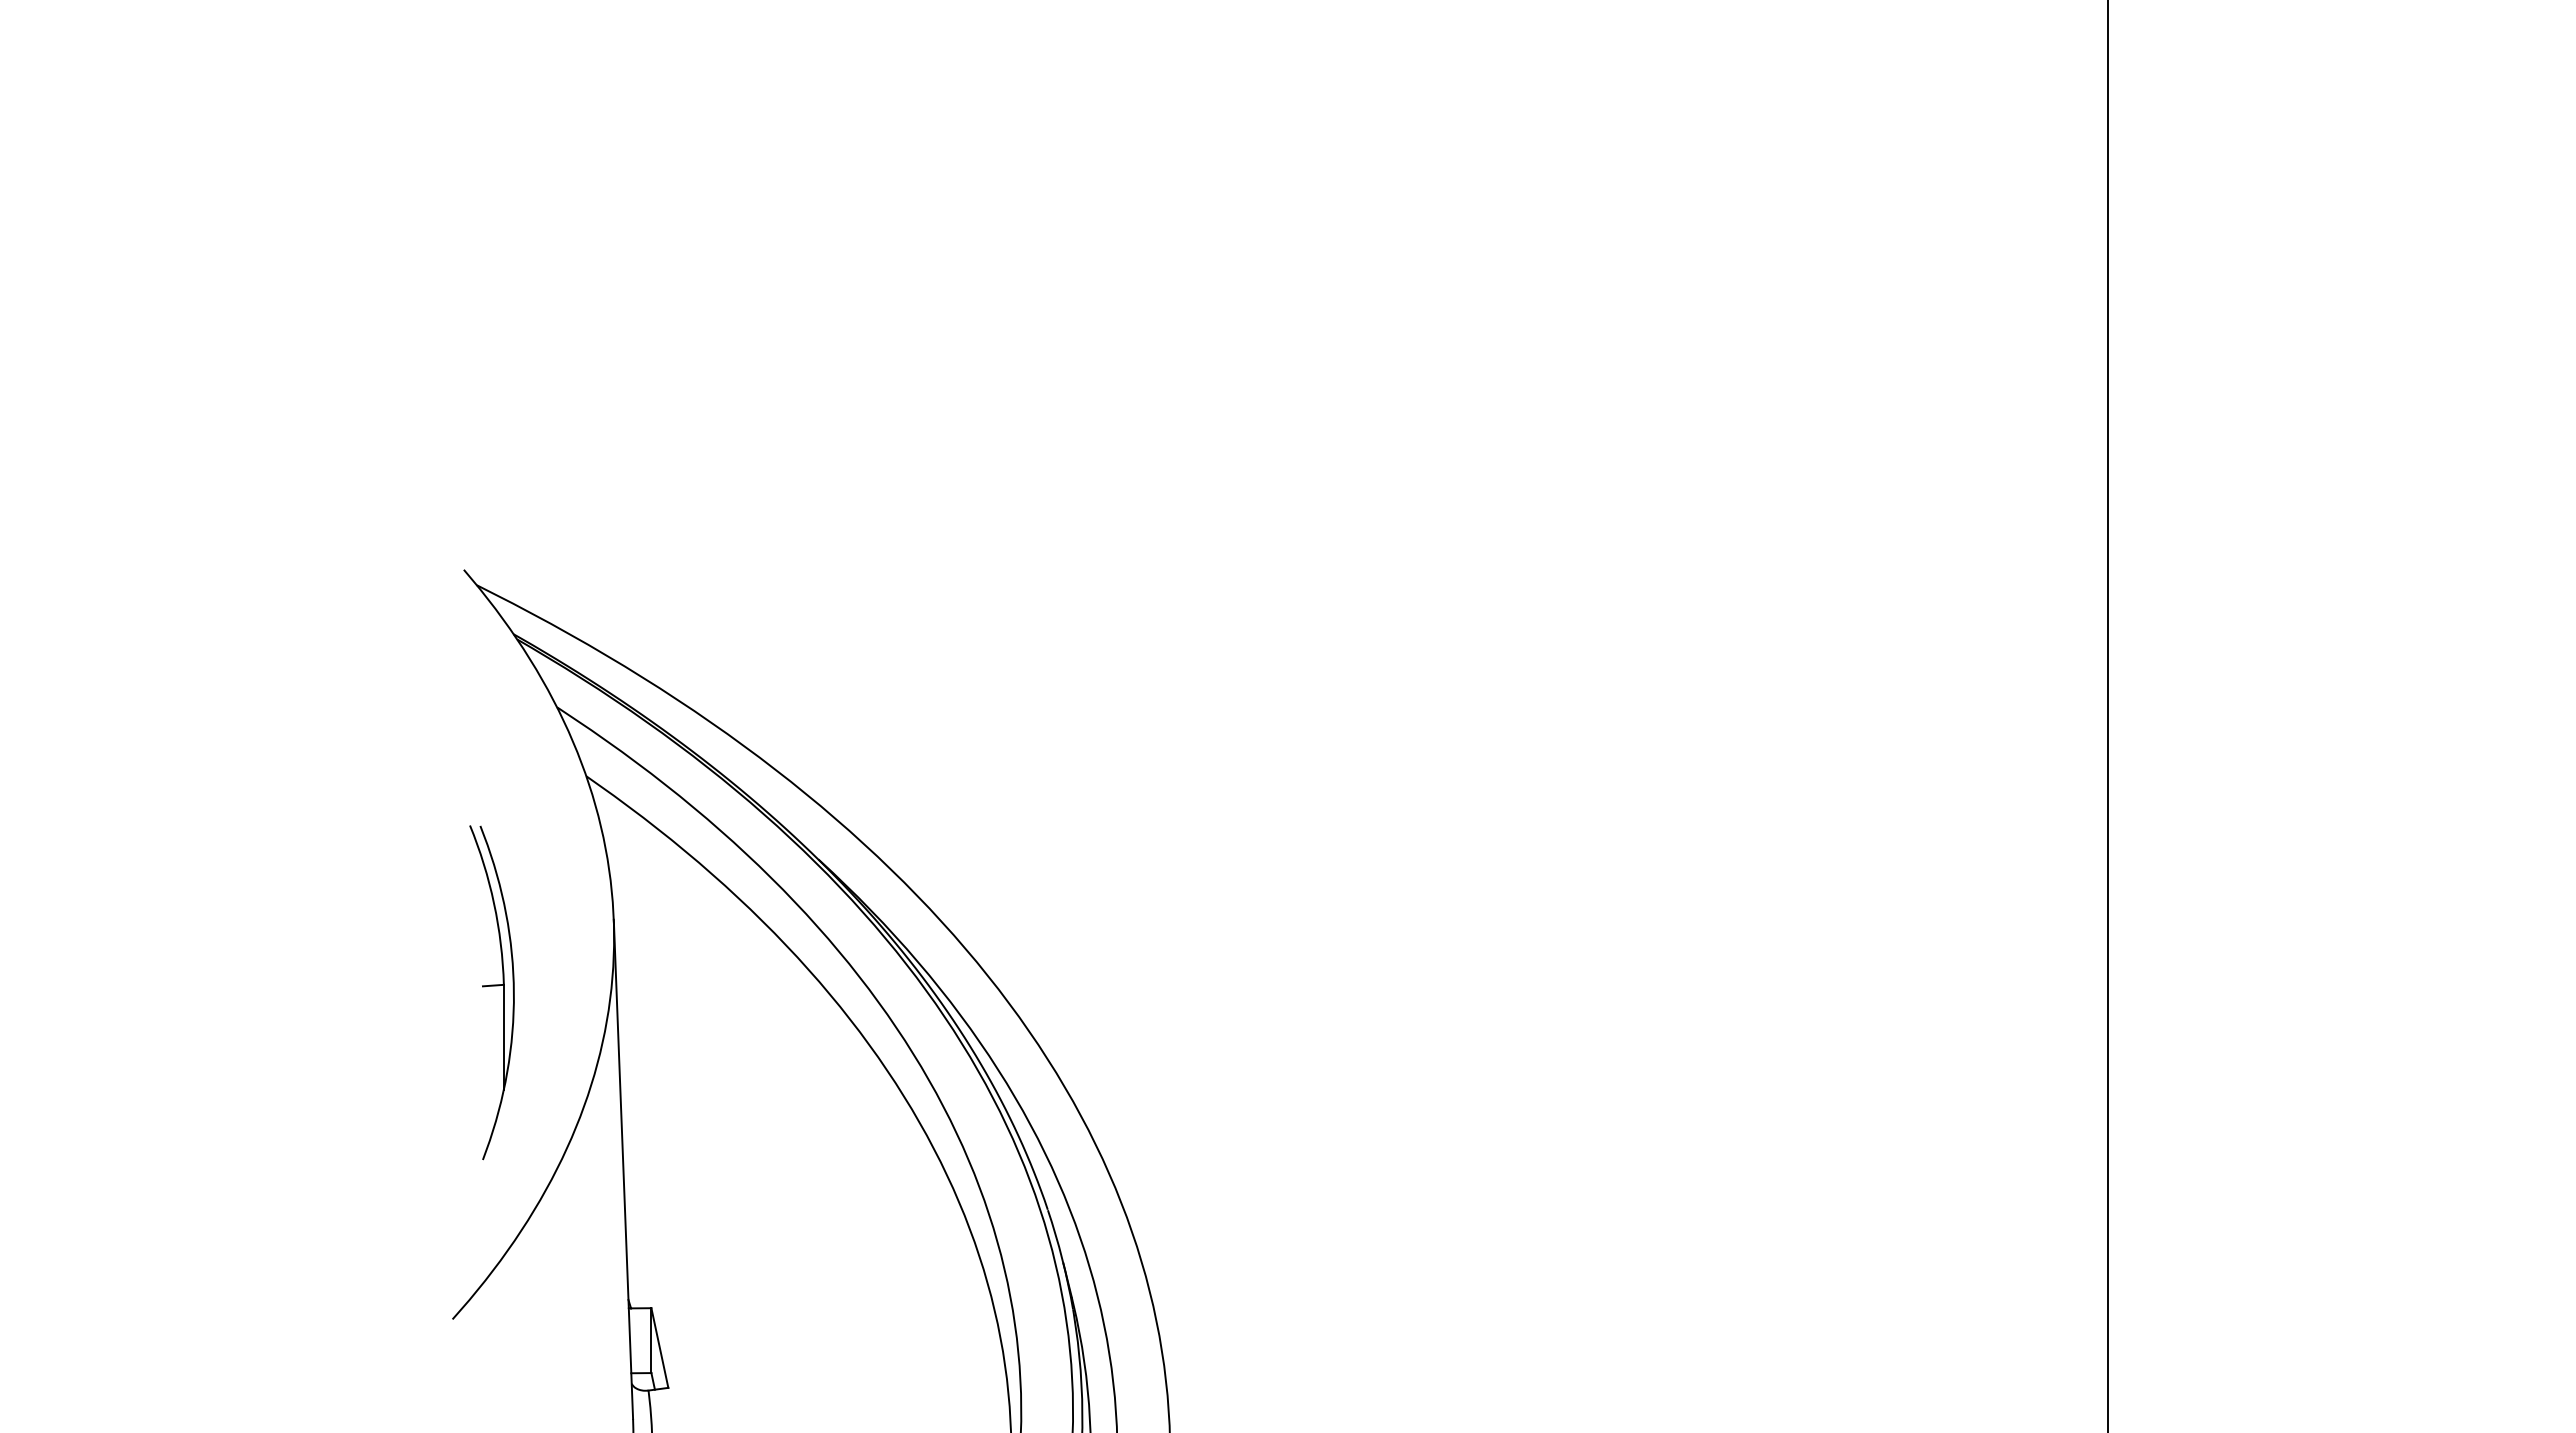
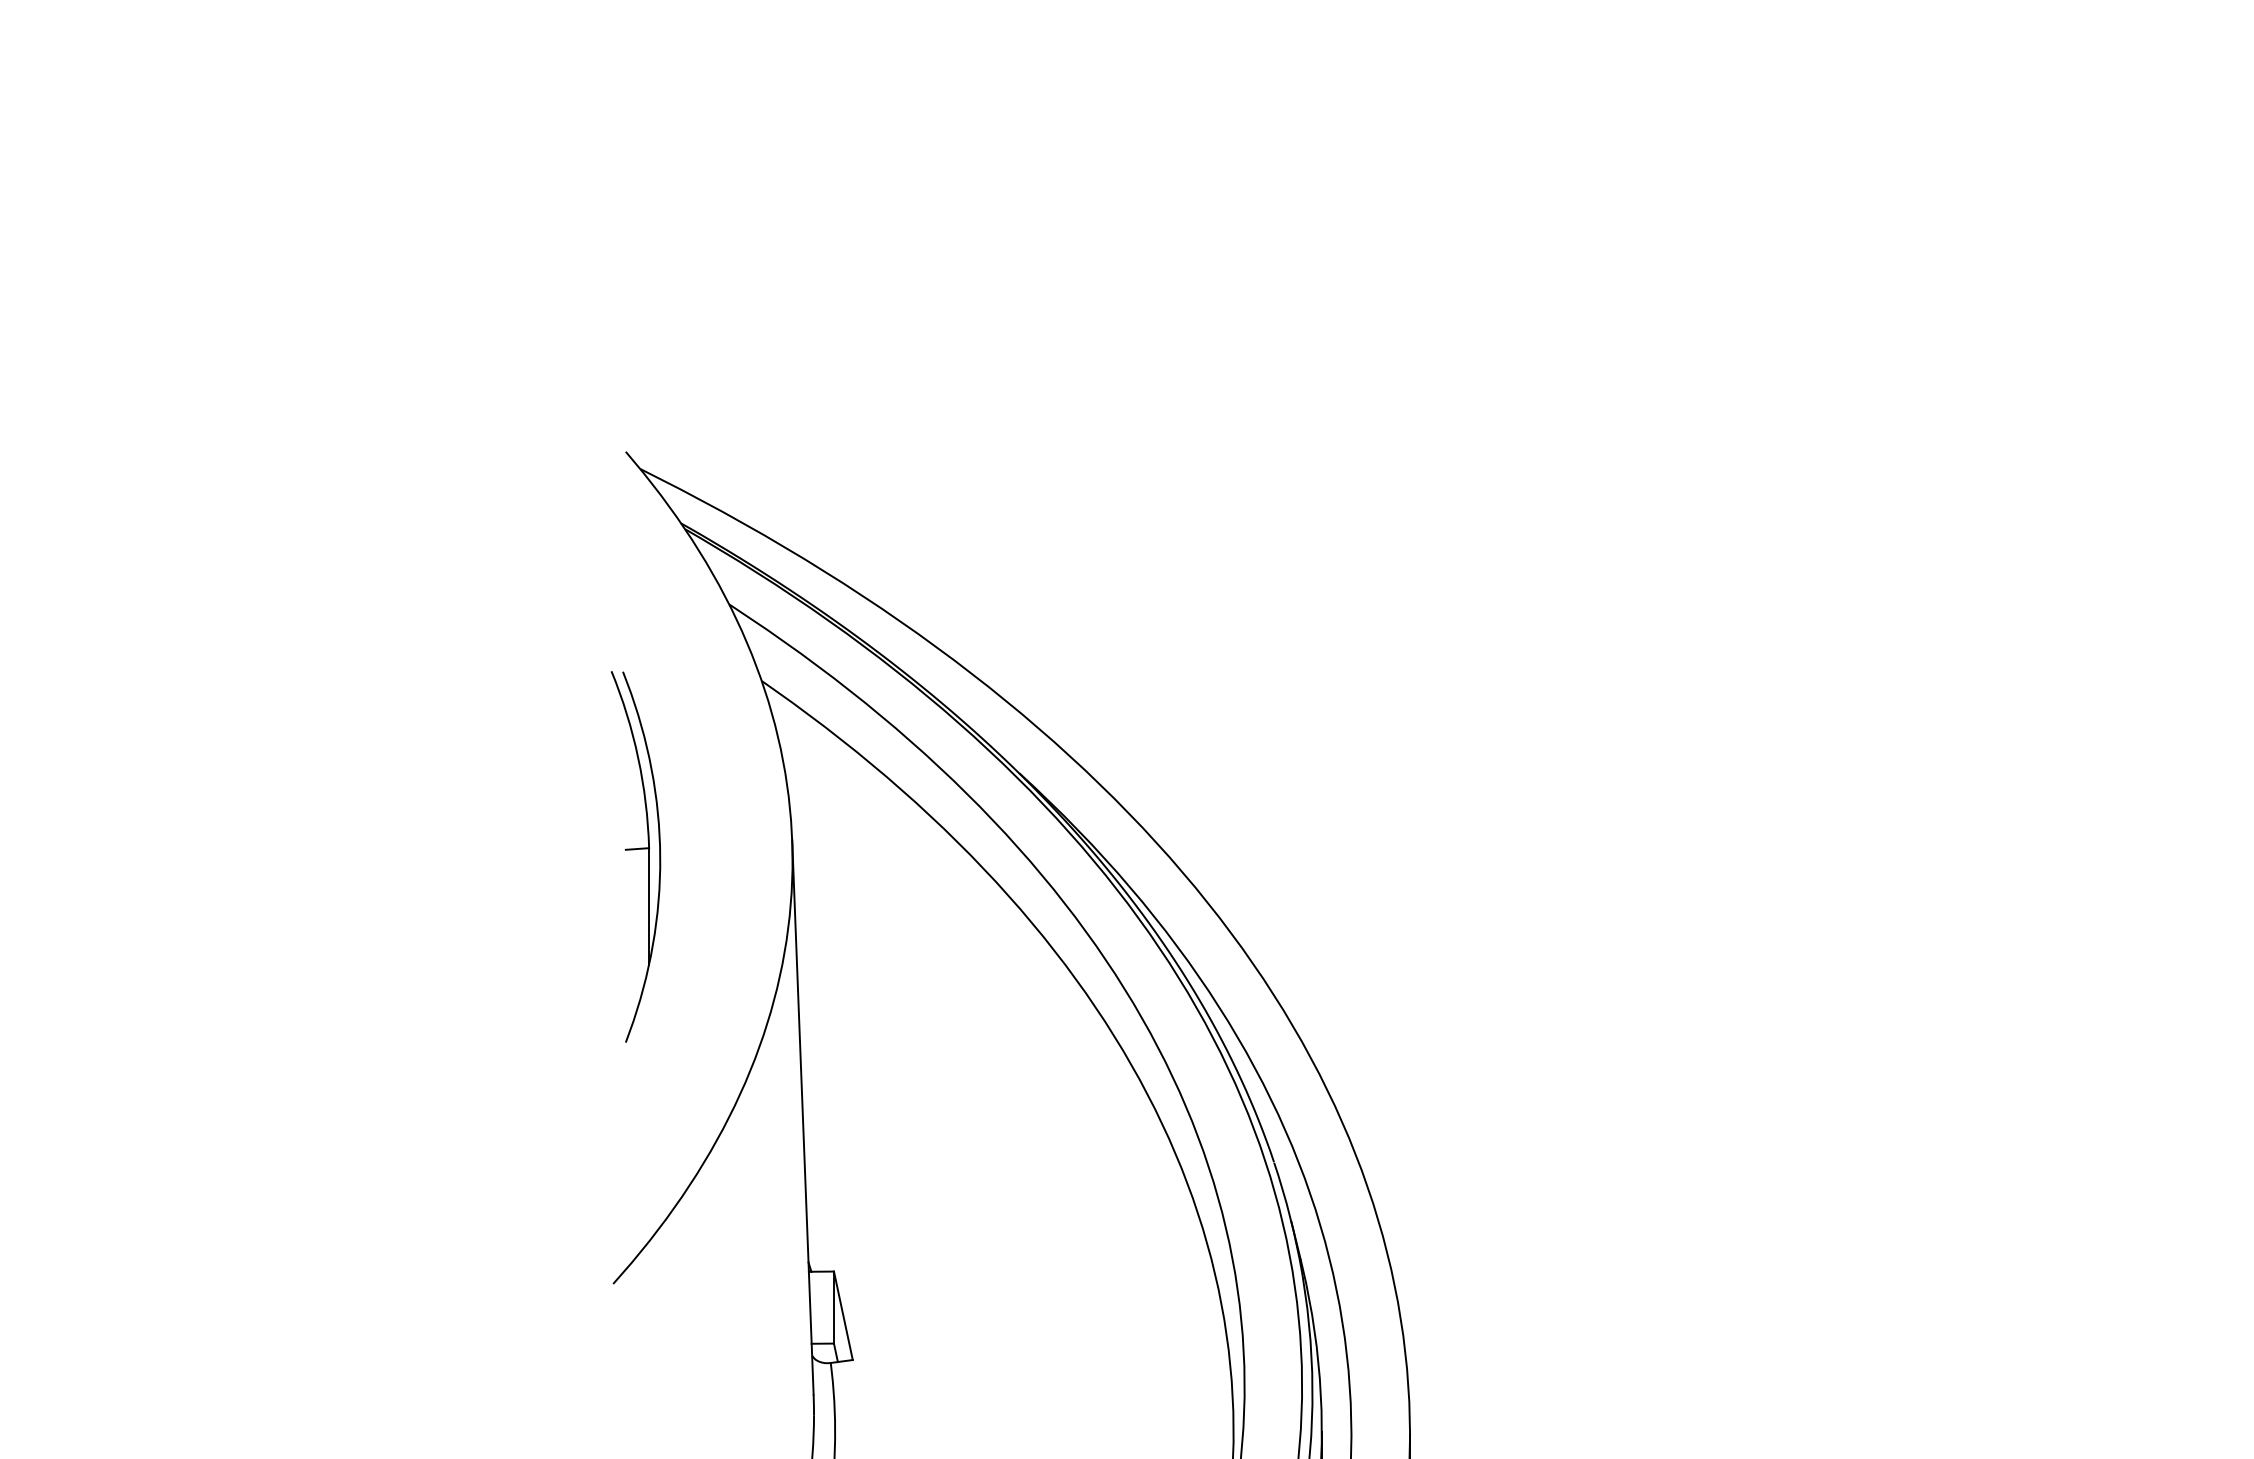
part: (491, 992) -> (635, 856), moved

